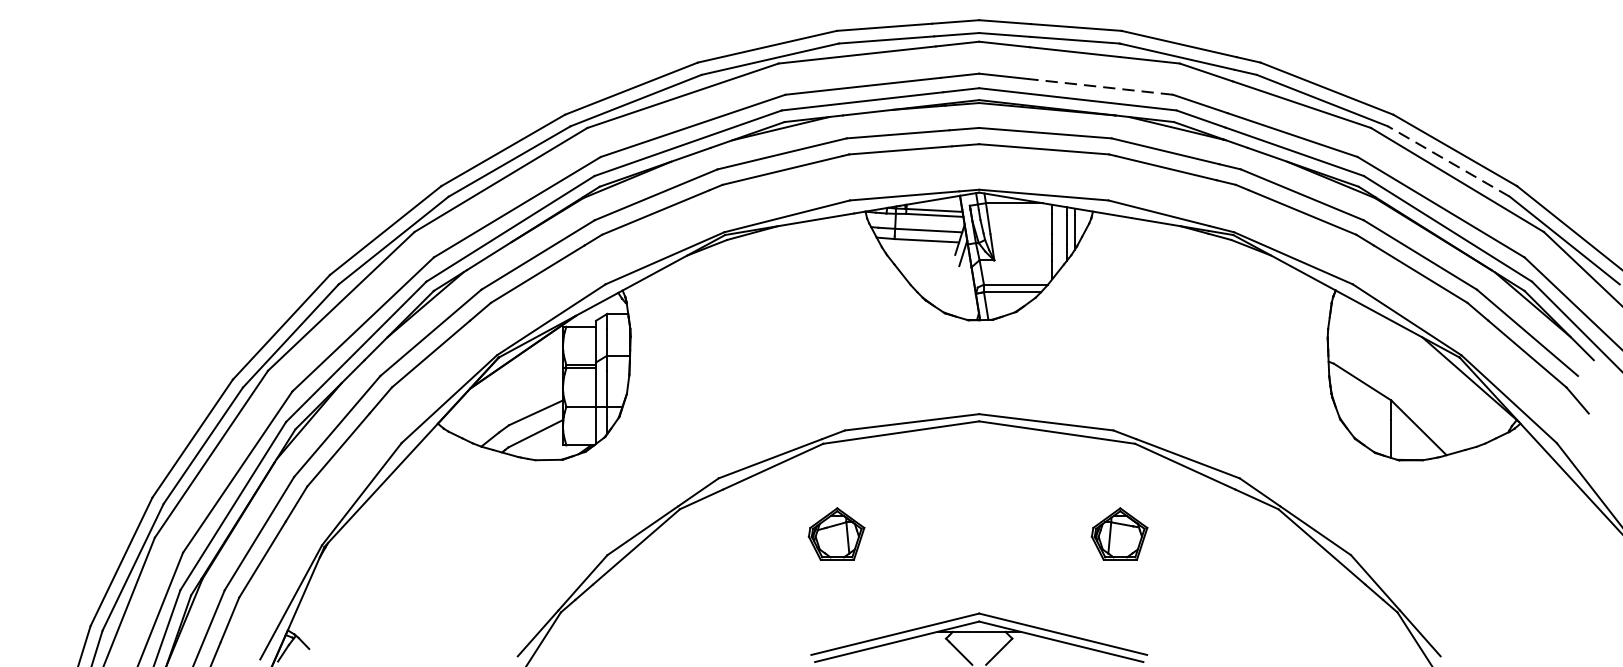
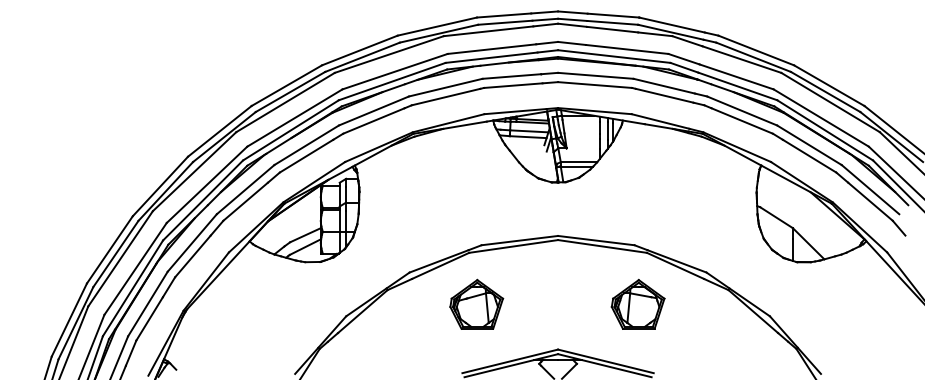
line: (1099, 86) -> (626, 49), dashed -> solid
line: (1448, 160) -> (825, 91), dashed -> solid
part: (836, 532) -> (476, 303), size x1.67
part: (1118, 532) -> (637, 303), size x1.67

